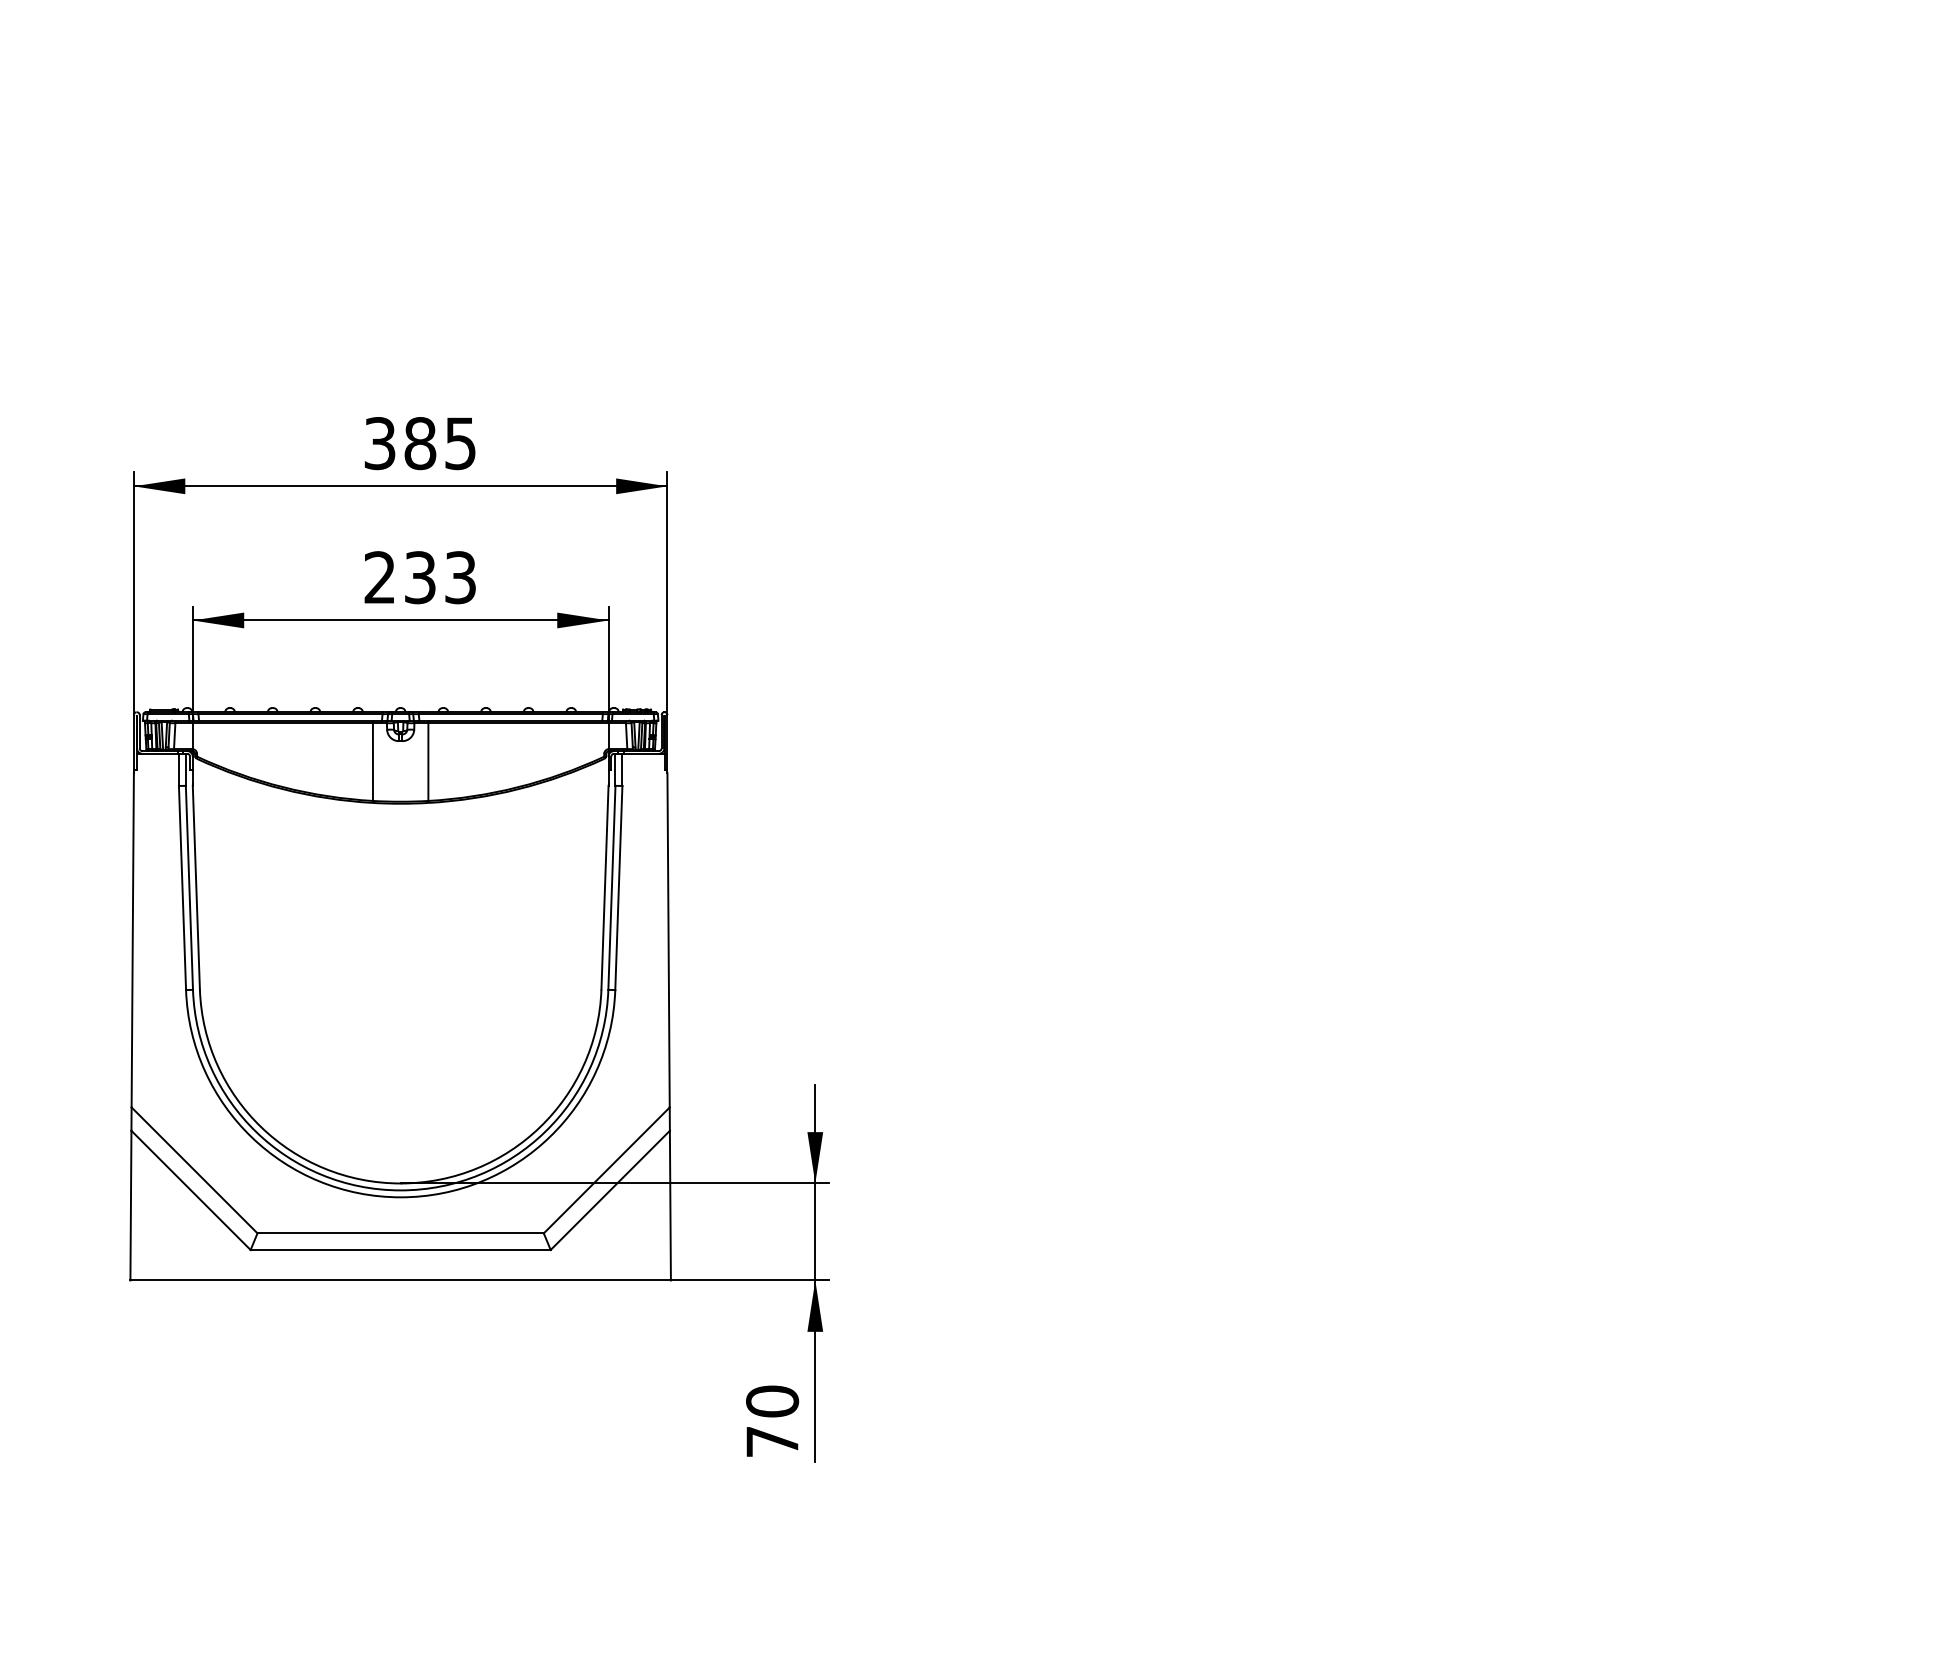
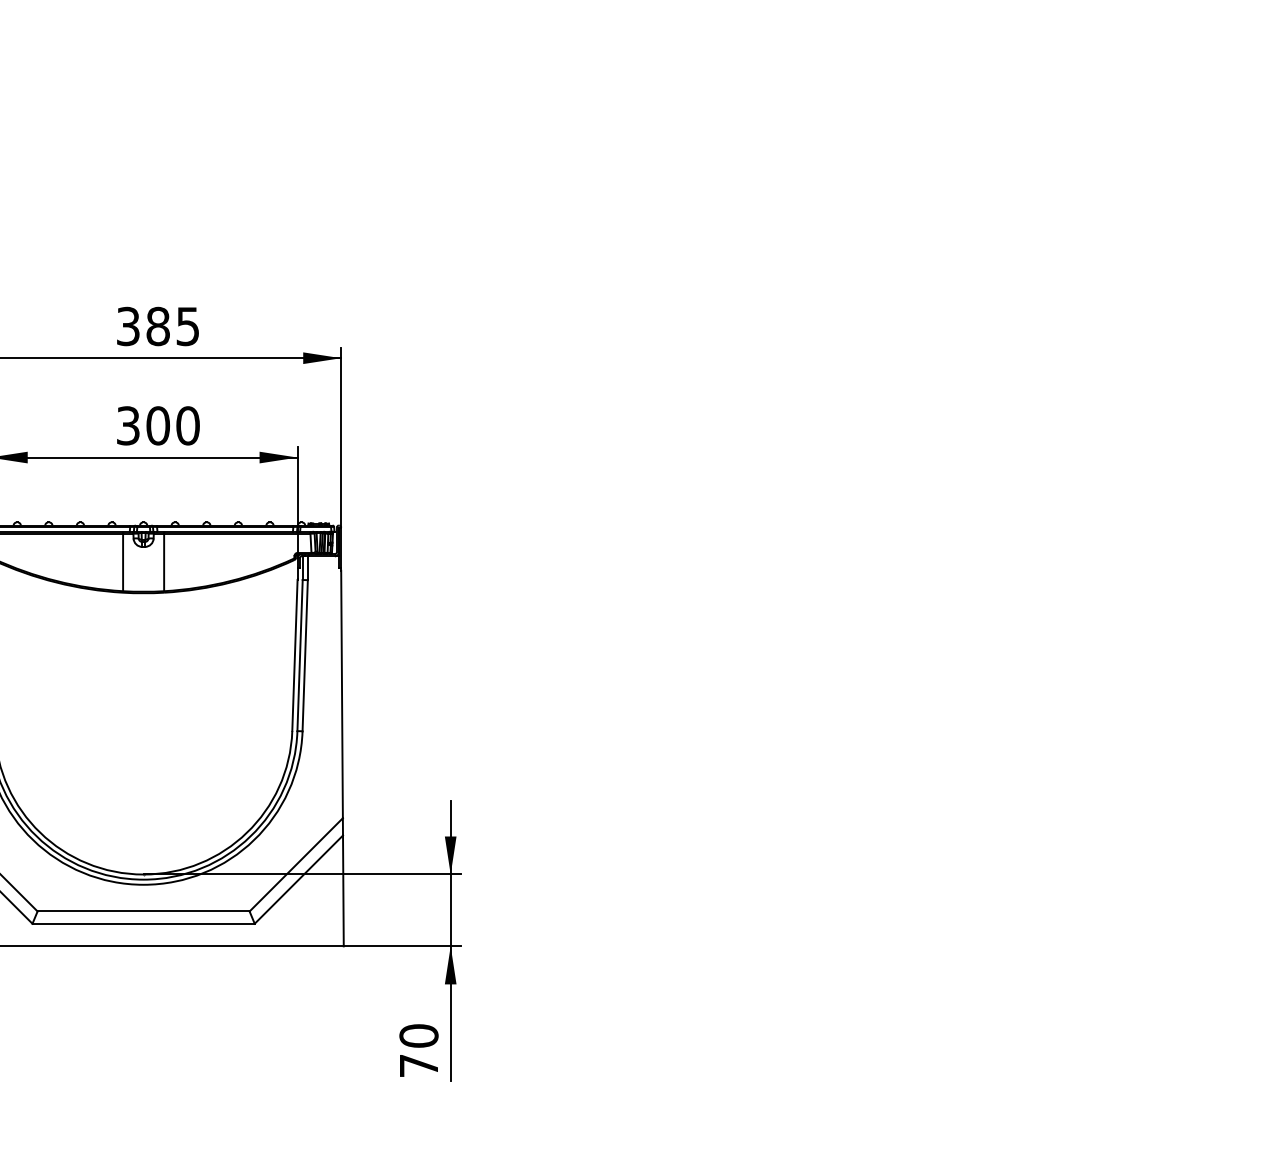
text: (420, 577) -> (158, 425), 233 -> 300

